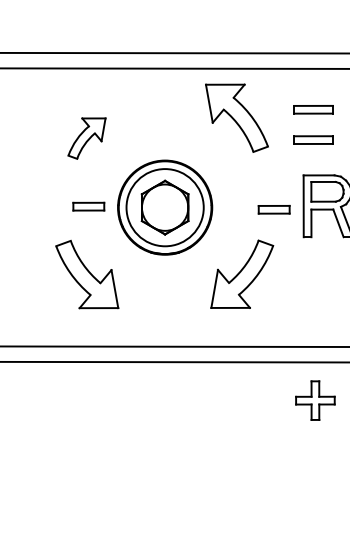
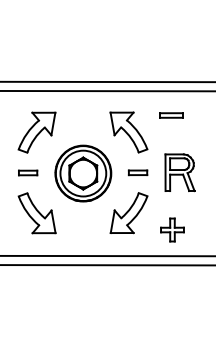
part: (236, 118) -> (128, 132), moved
part: (86, 138) -> (36, 132), size x1.67
part: (313, 140) -> (171, 133), removed
part: (89, 205) -> (28, 172), moved
part: (273, 209) -> (137, 172), moved
part: (315, 399) -> (172, 229), moved

